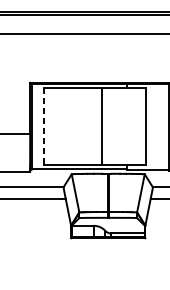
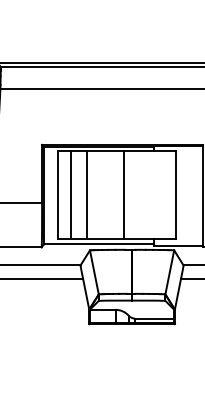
line: (44, 126) -> (58, 195), dashed -> solid
line: (55, 126) -> (71, 195), added
line: (68, 126) -> (86, 195), added

